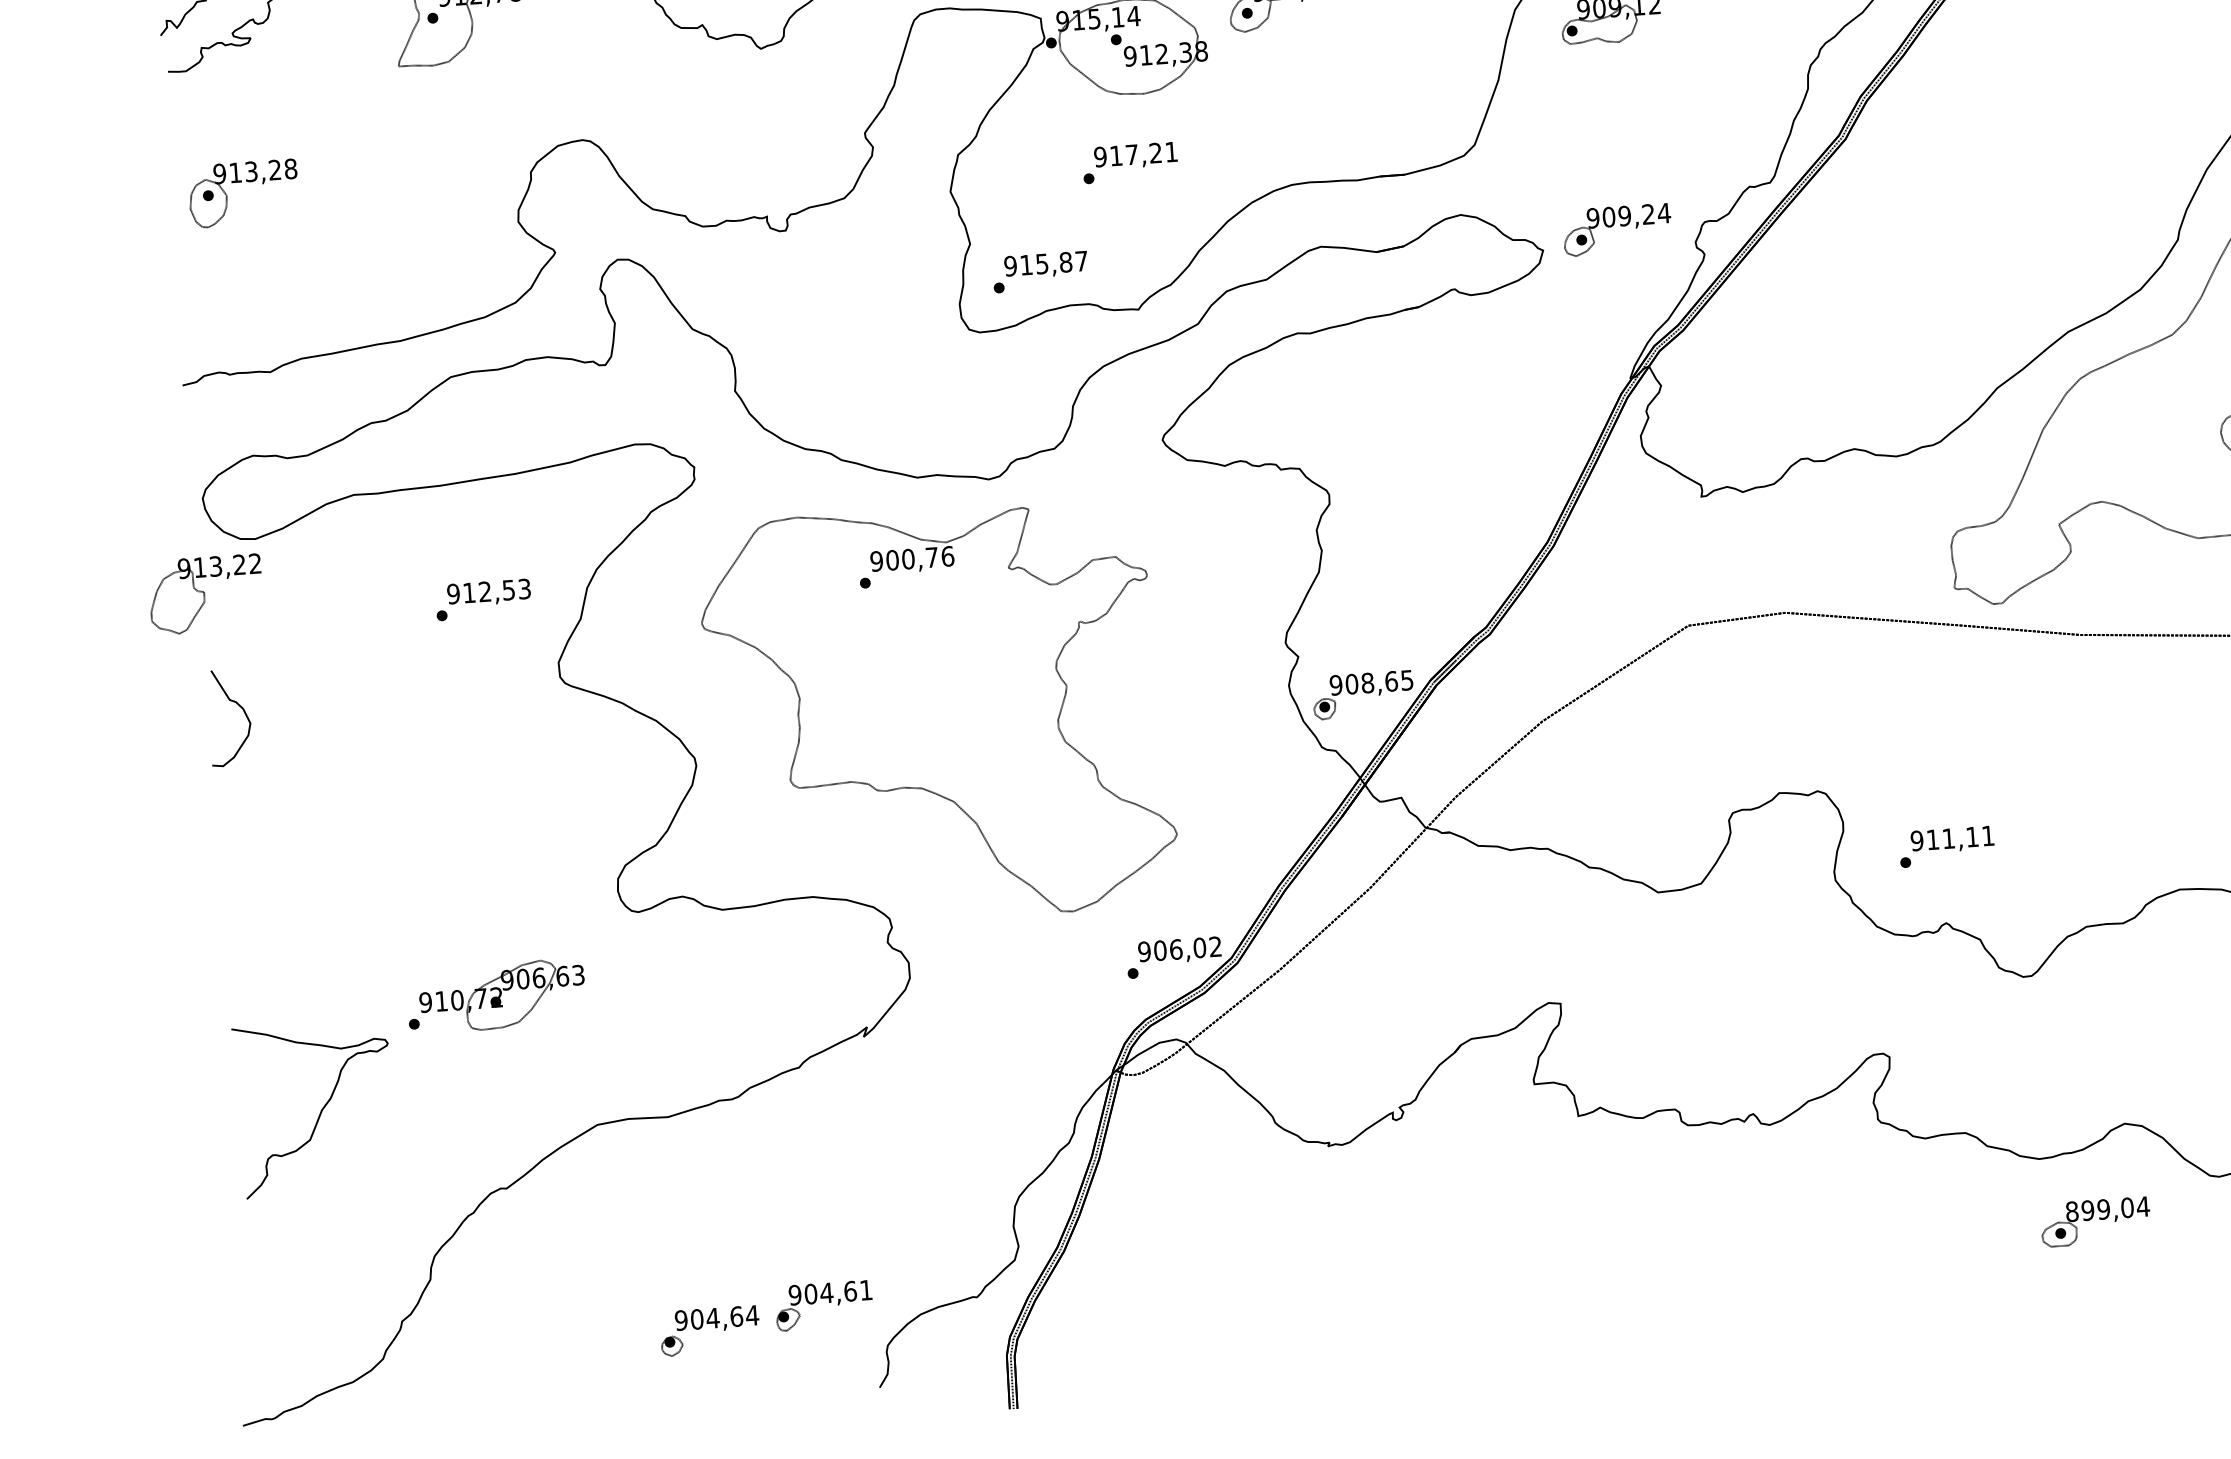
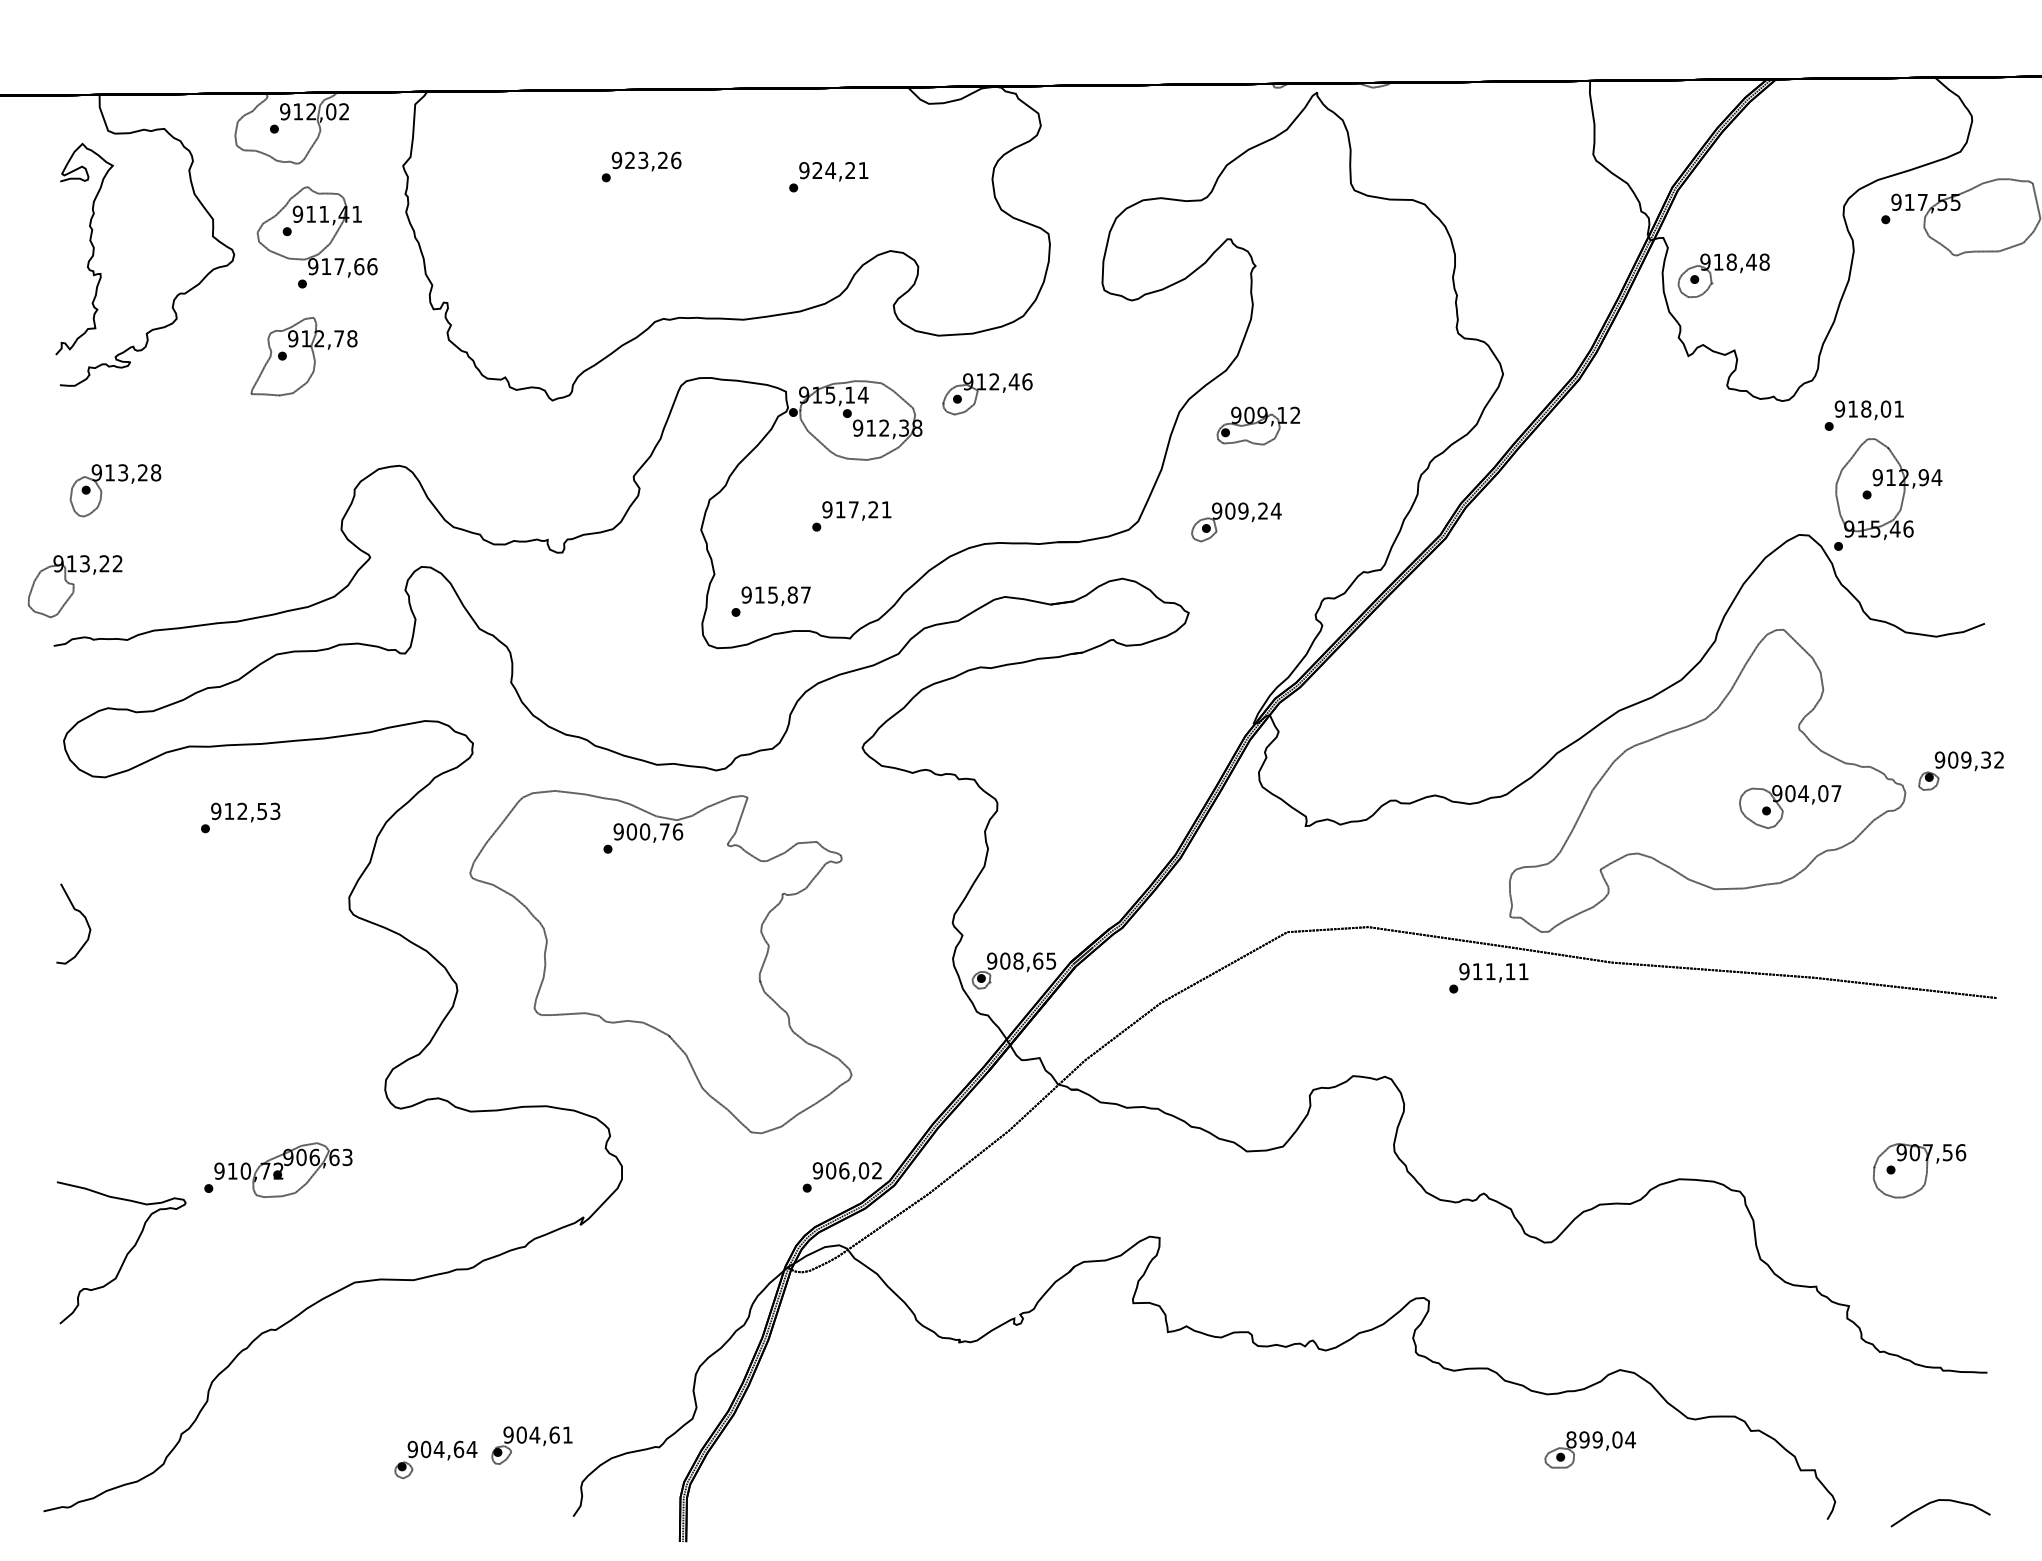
part: (1617, 230) -> (1236, 522), moved
part: (205, 594) -> (74, 586), moved
text: (483, 599) -> (240, 817), moved
text: (1946, 847) -> (1488, 978), moved

